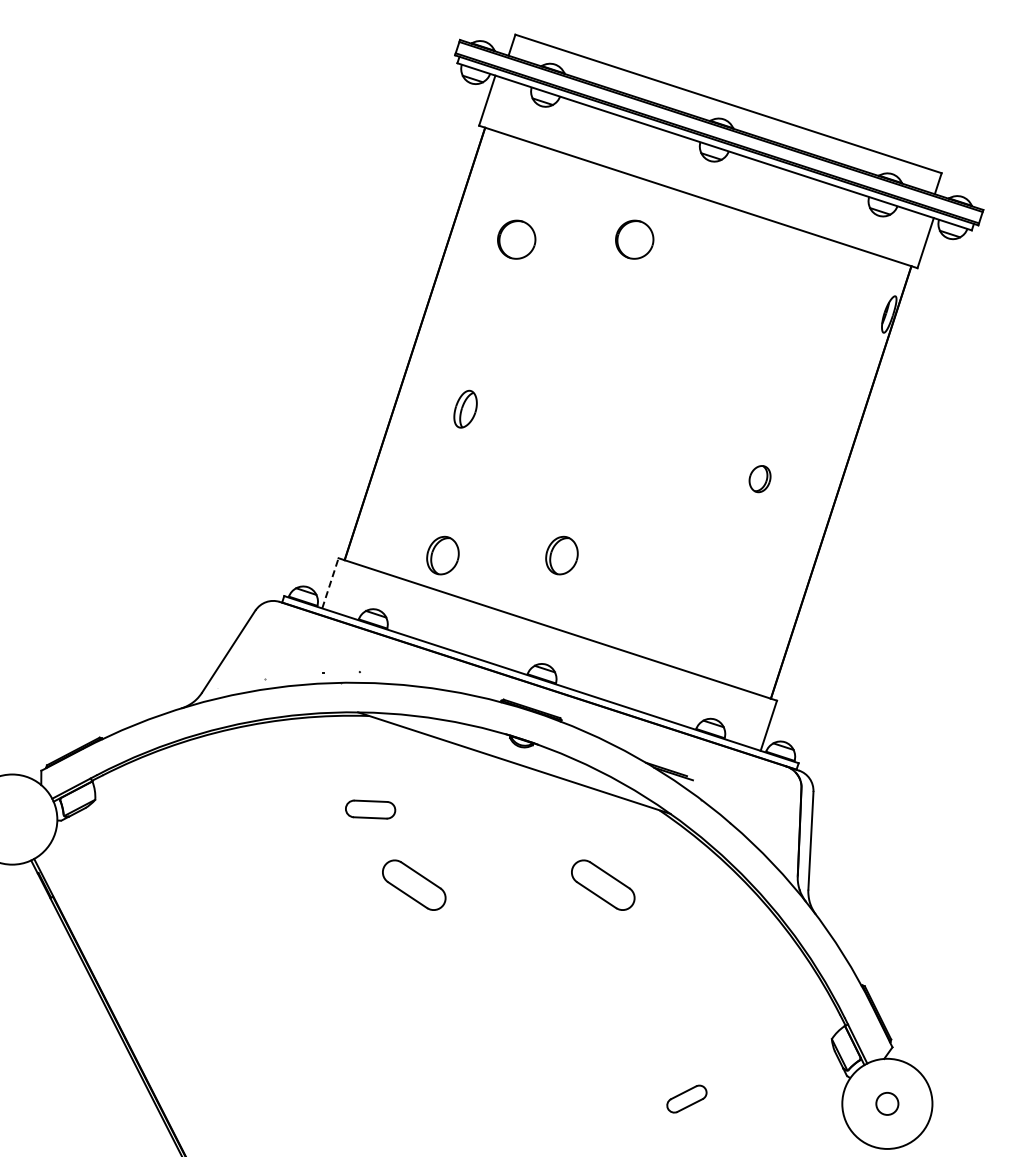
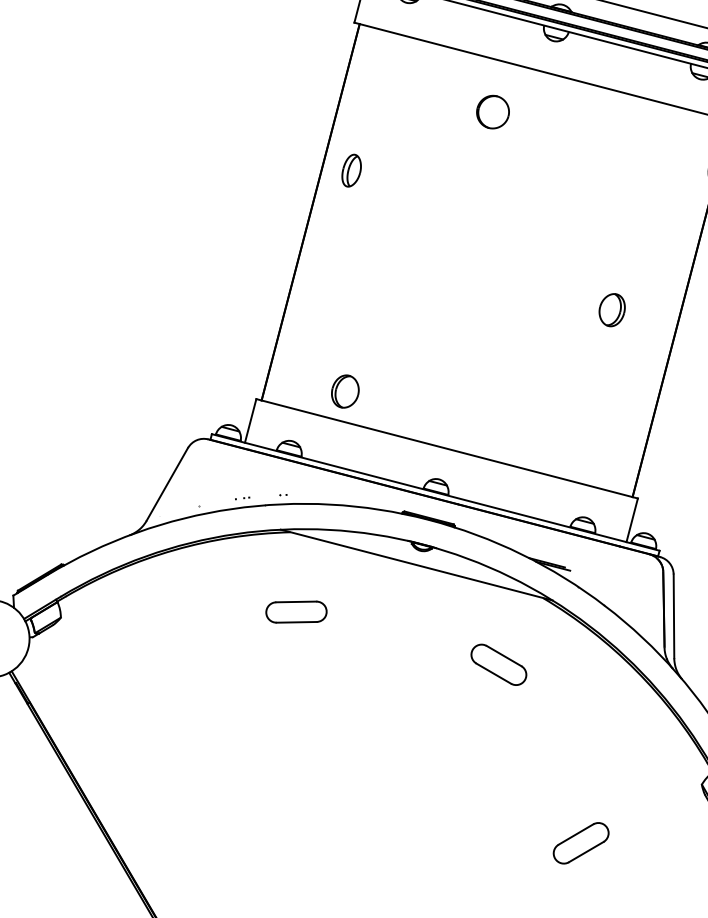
part: (516, 239) -> (392, 117), removed
part: (465, 408) -> (351, 170), moved
part: (759, 478) -> (611, 309), size x1.43
part: (561, 555) -> (446, 385), removed
line: (330, 582) -> (250, 420), dashed -> solid
part: (370, 809) -> (296, 612), size x1.43
part: (414, 884) -> (337, 673), removed
part: (686, 1098) -> (580, 842), size x1.67

